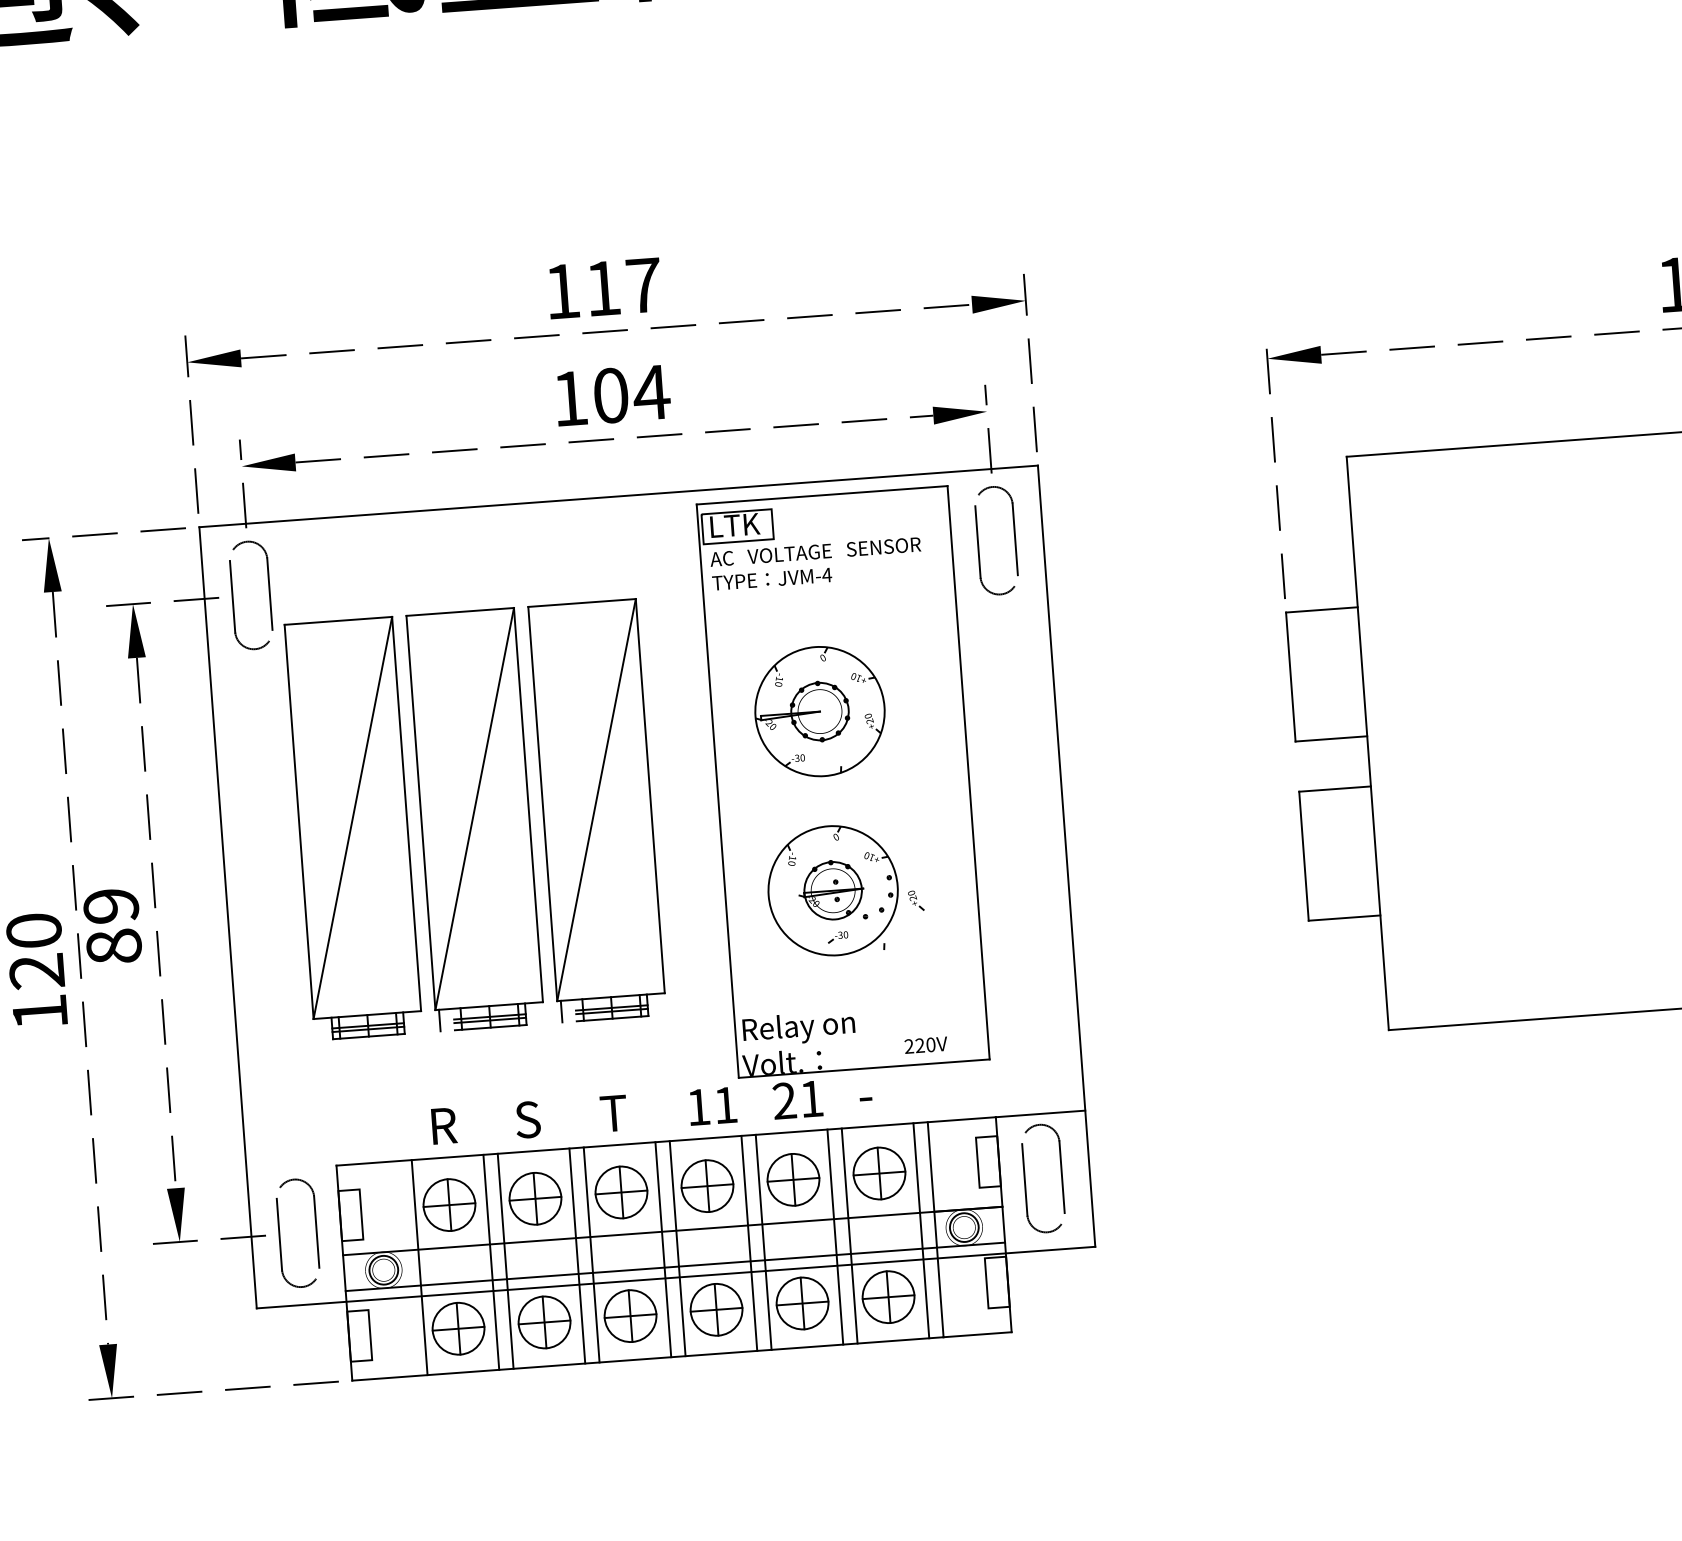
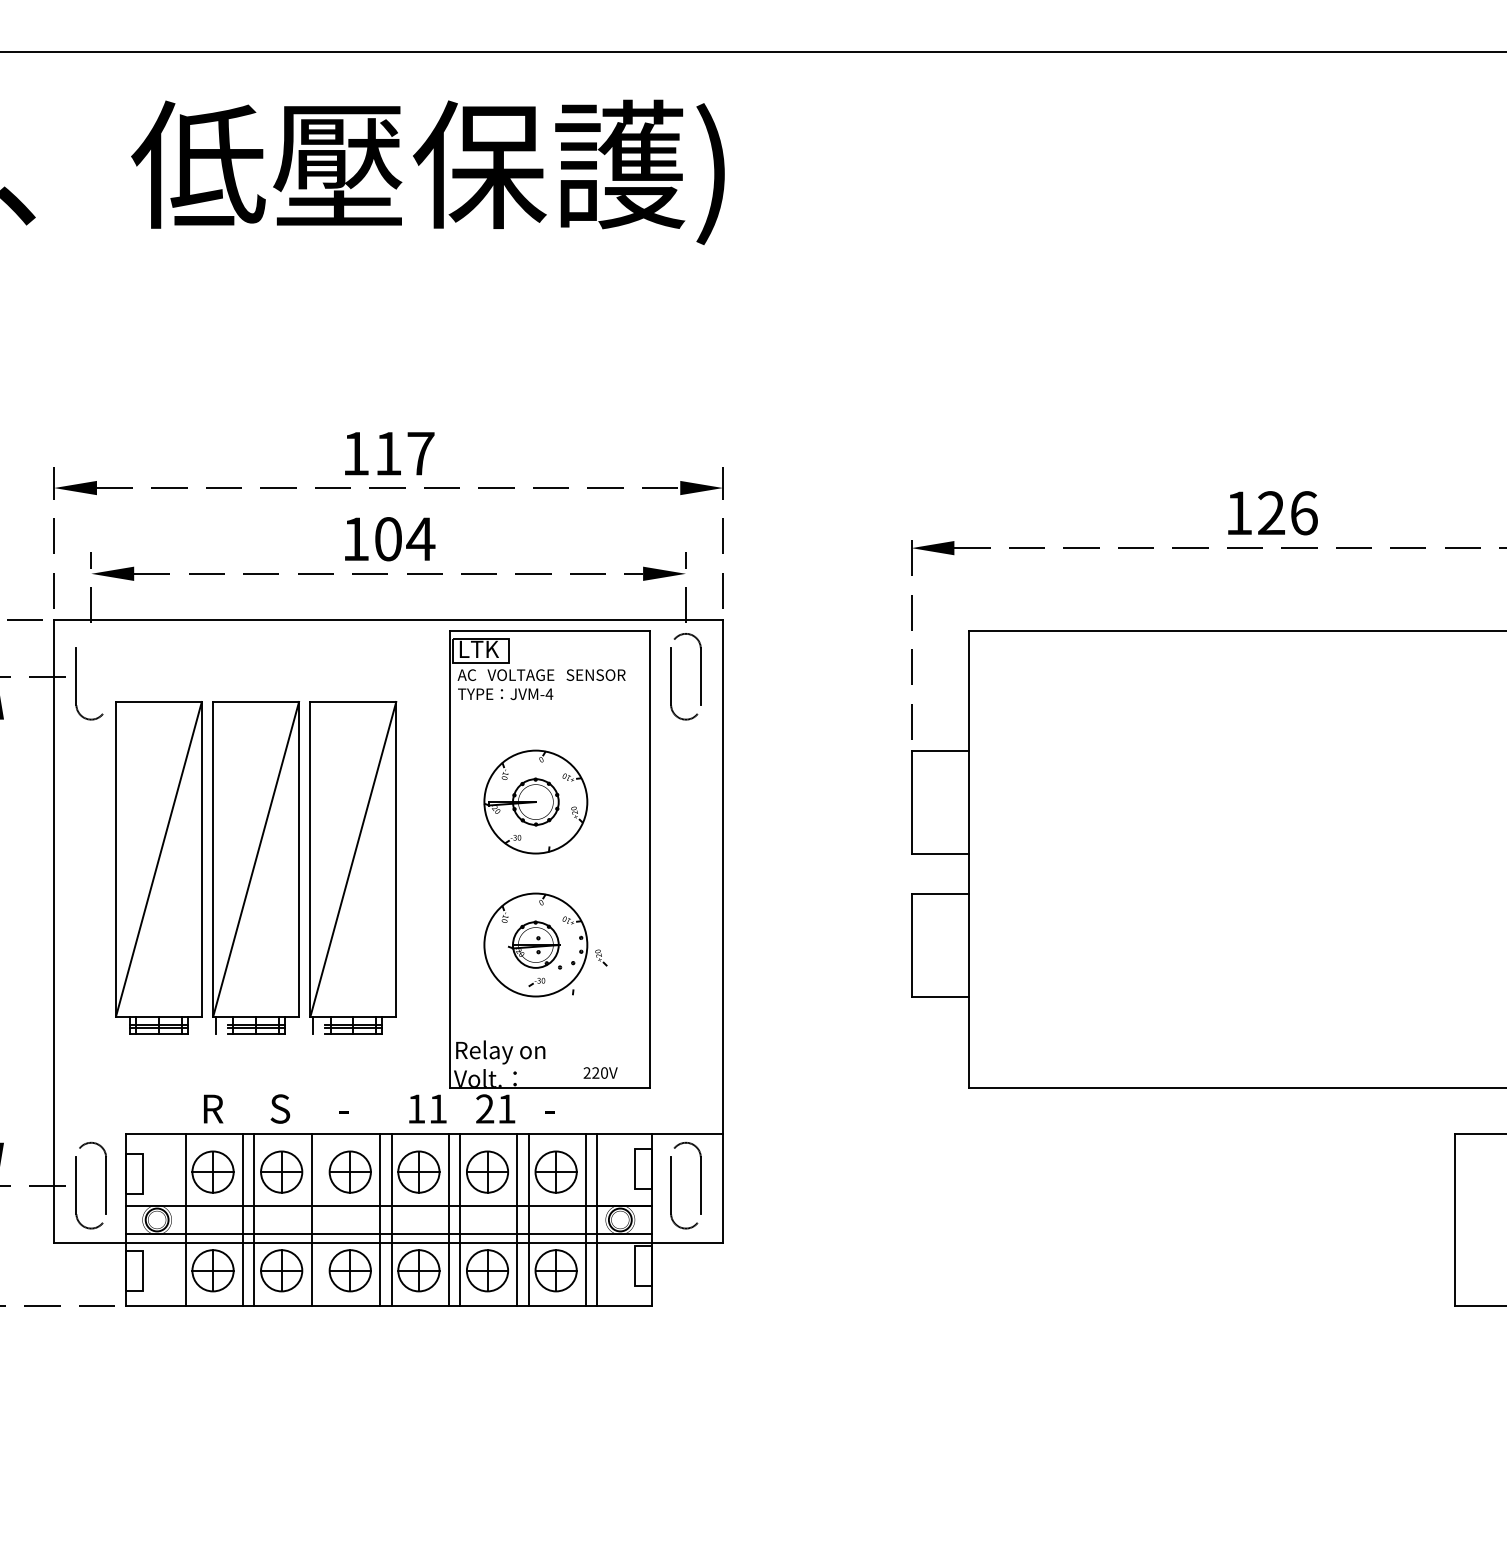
part: (268, 585) -> (105, 669), removed
text: (613, 1112) -> (348, 1108), T -> -
line: (591, 1254) -> (322, 1219), removed

